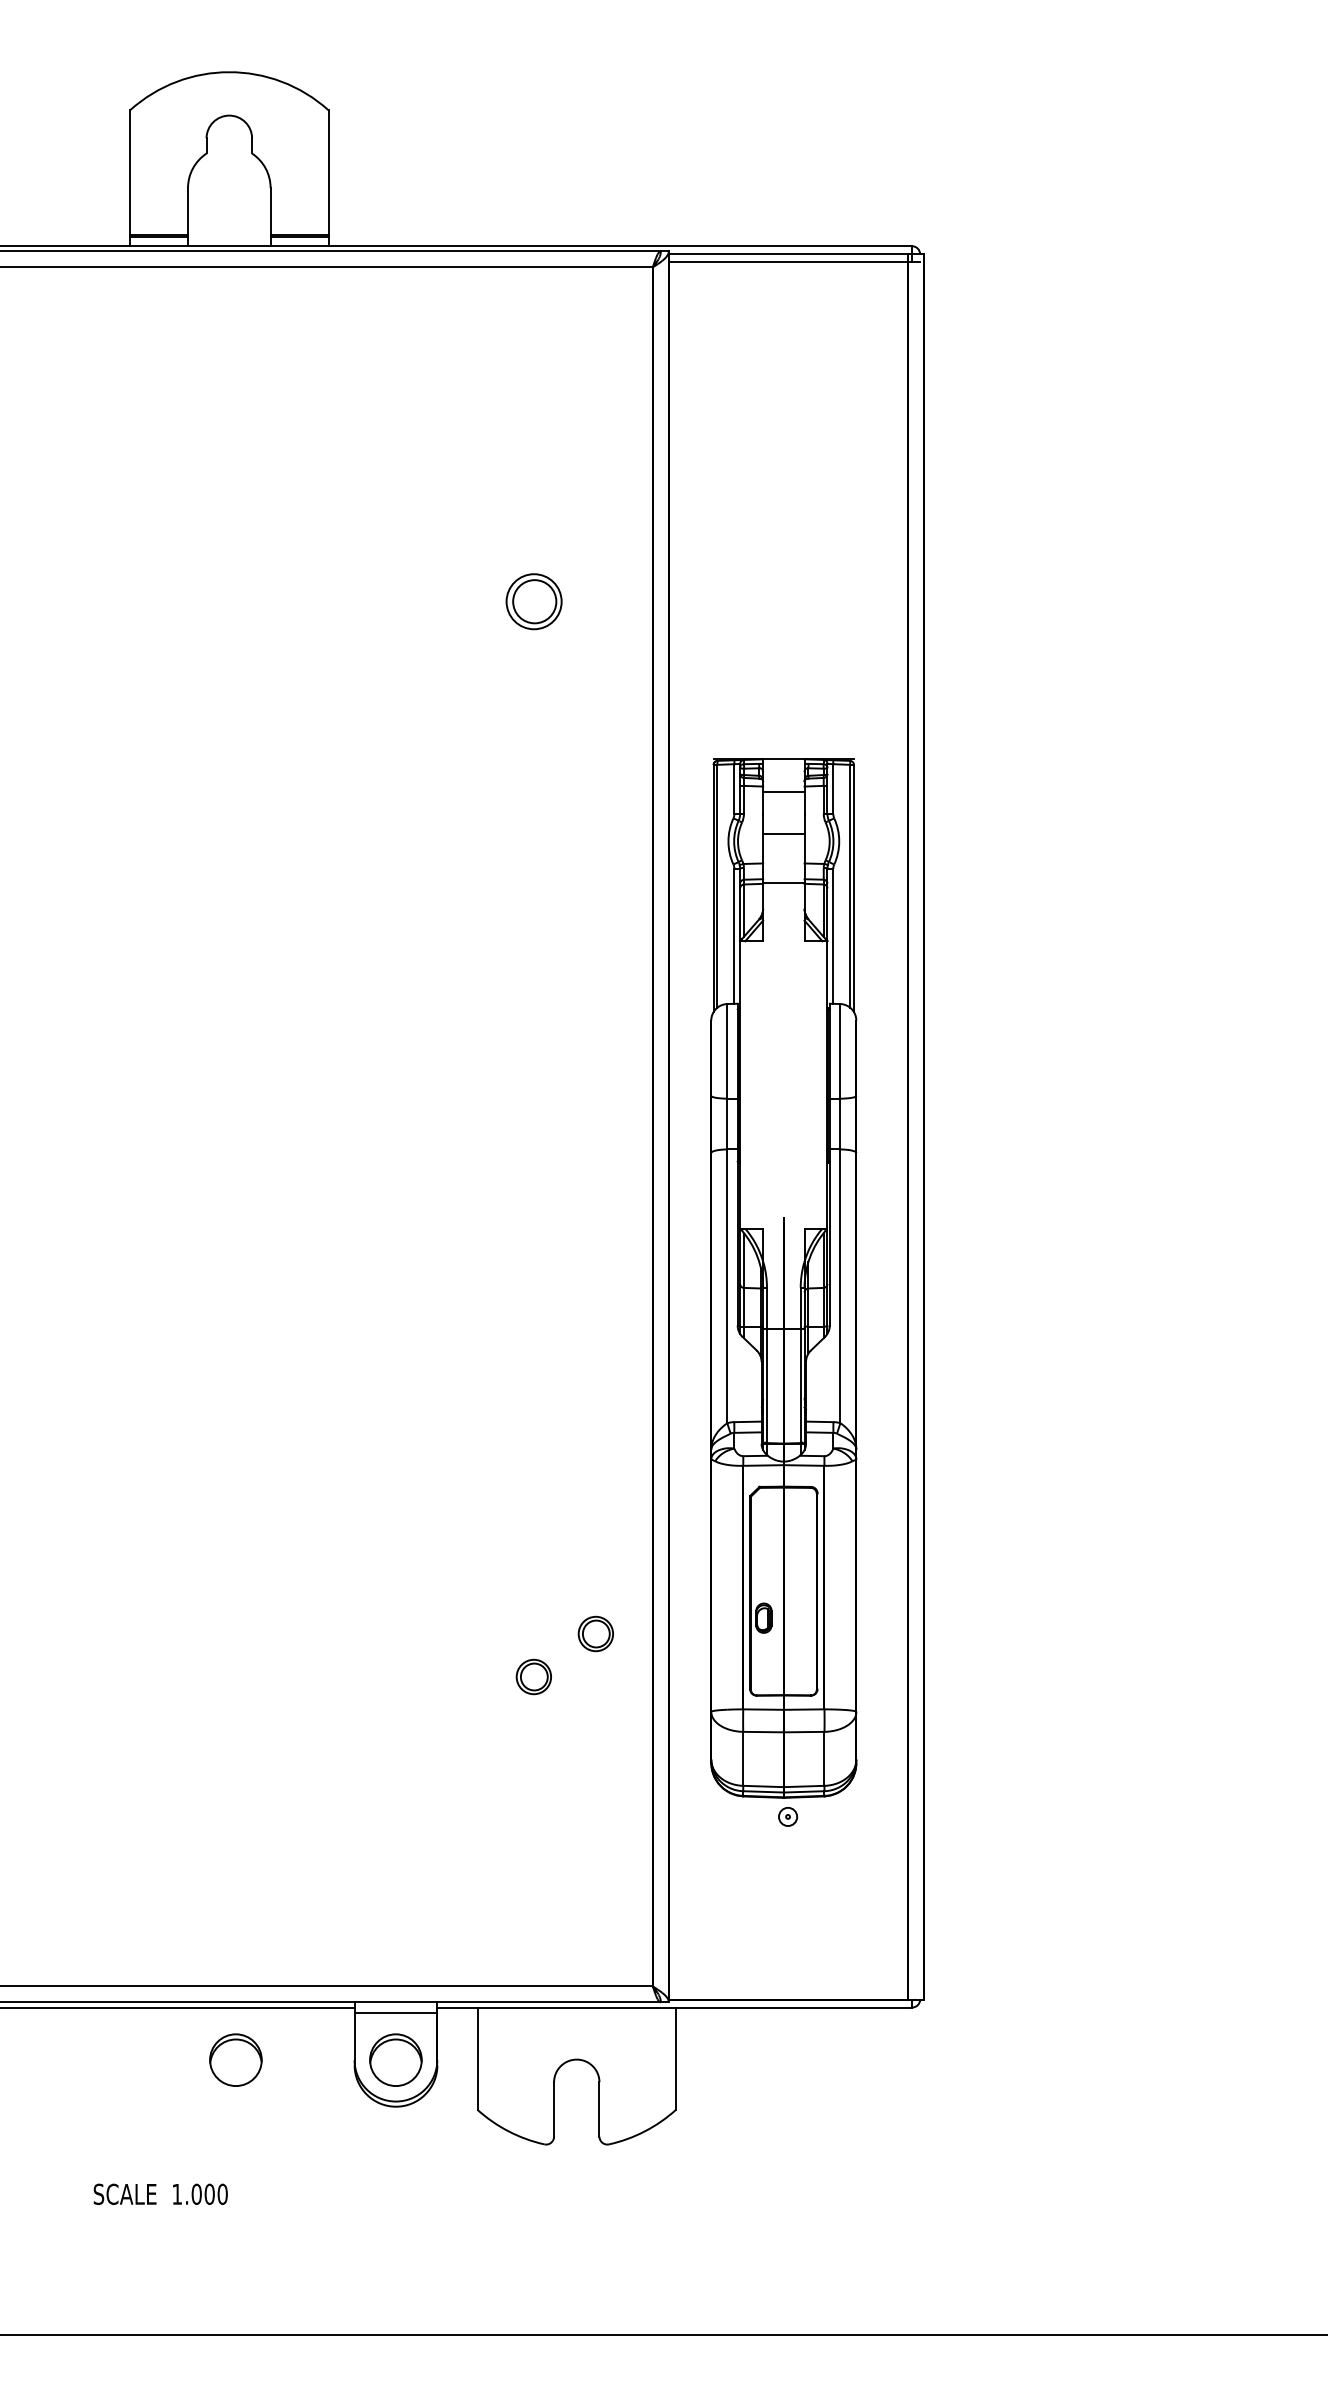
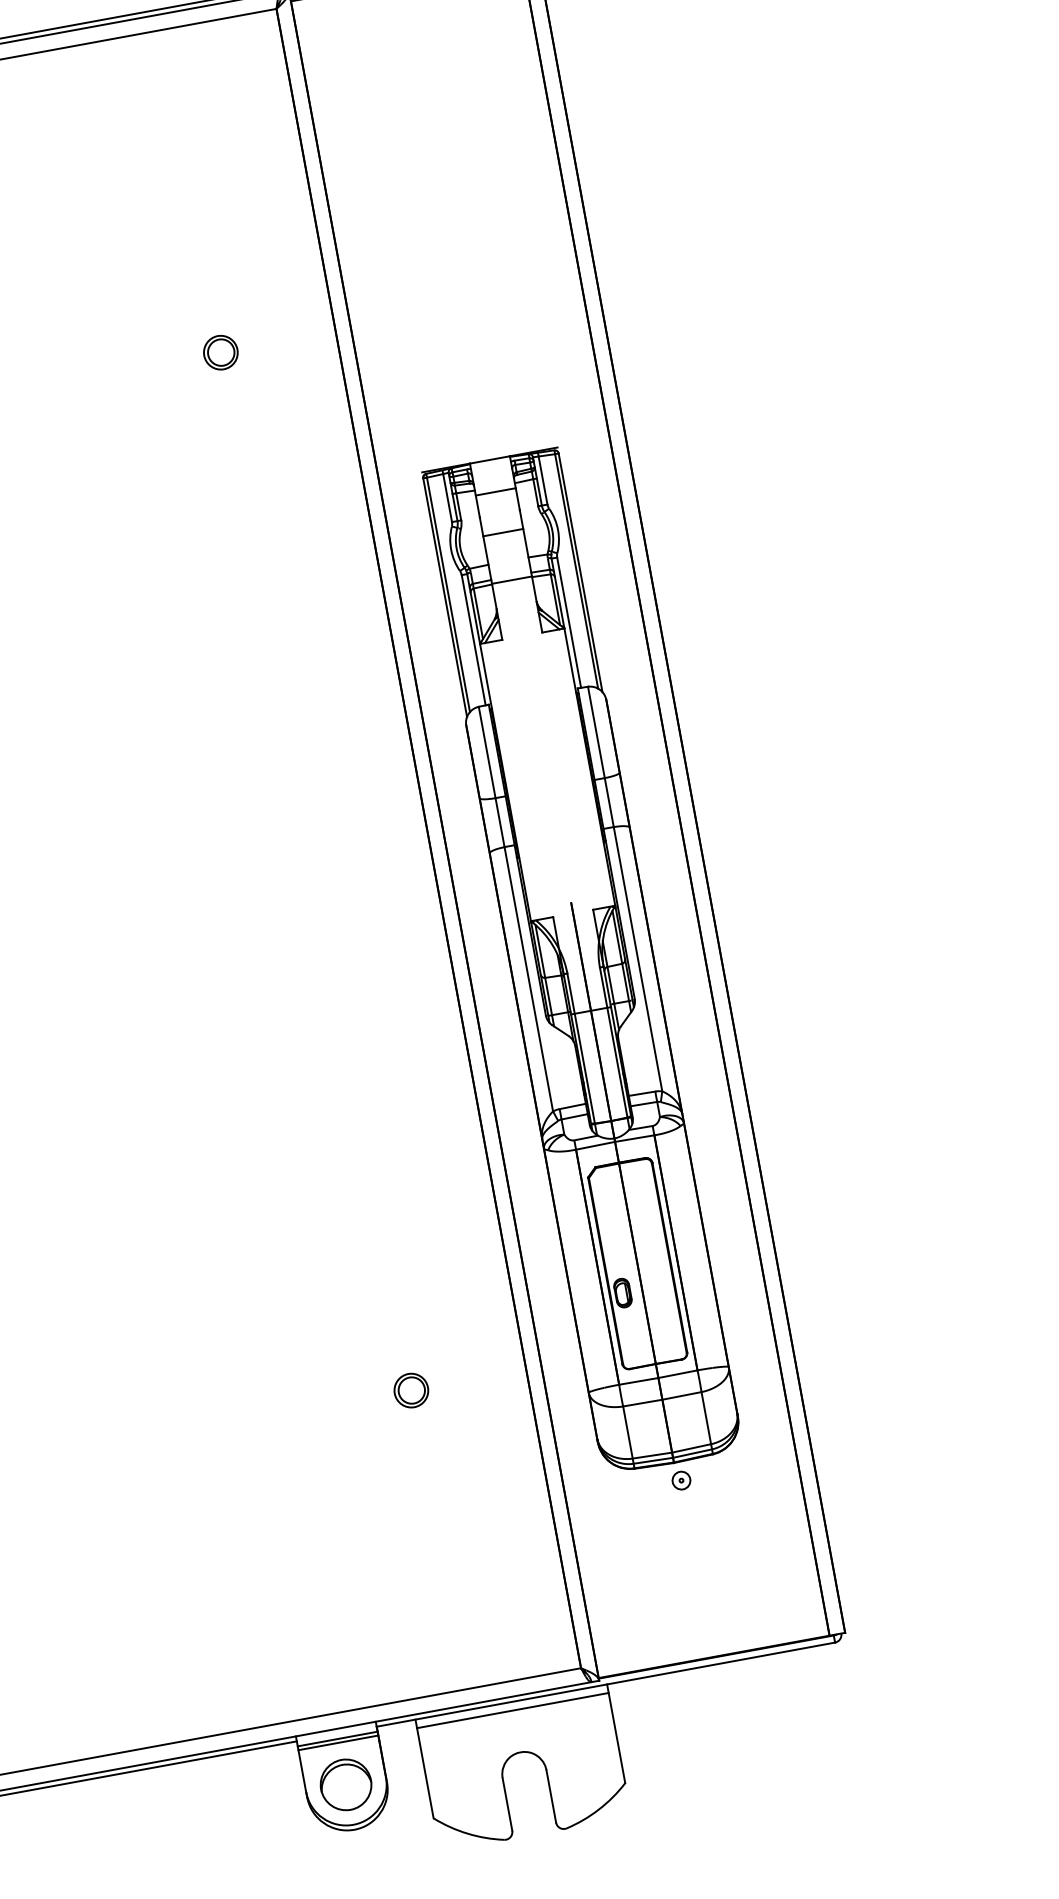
part: (533, 601) -> (220, 352), size x0.62
part: (595, 1633) -> (463, 1337), removed
line: (395, 2016) -> (337, 1742), added
line: (576, 2016) -> (512, 1710), added
part: (235, 2059) -> (191, 1812), removed

